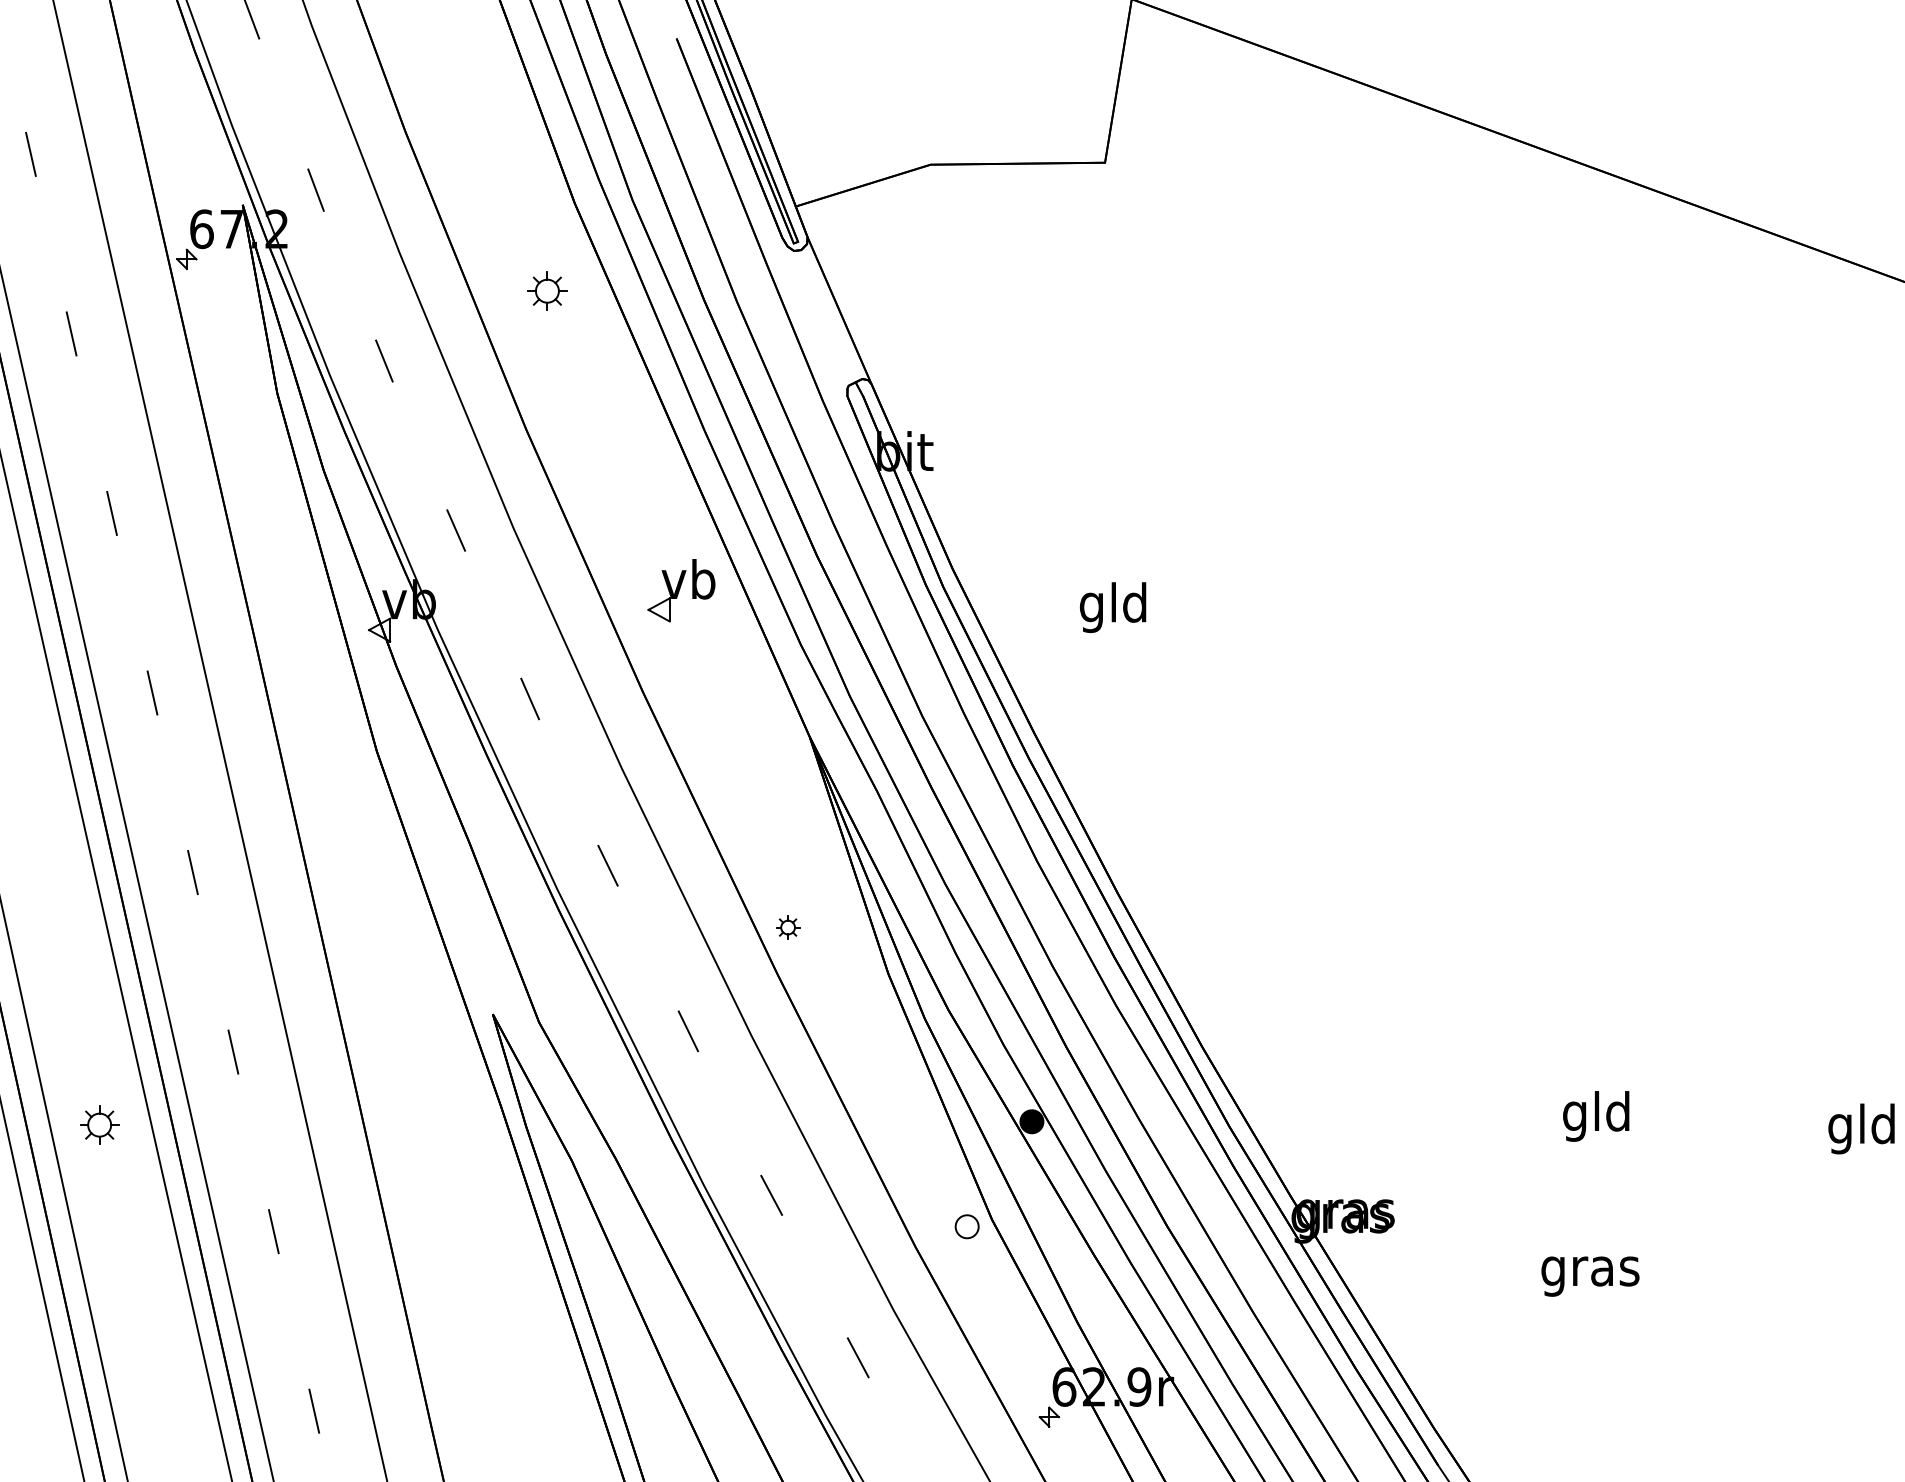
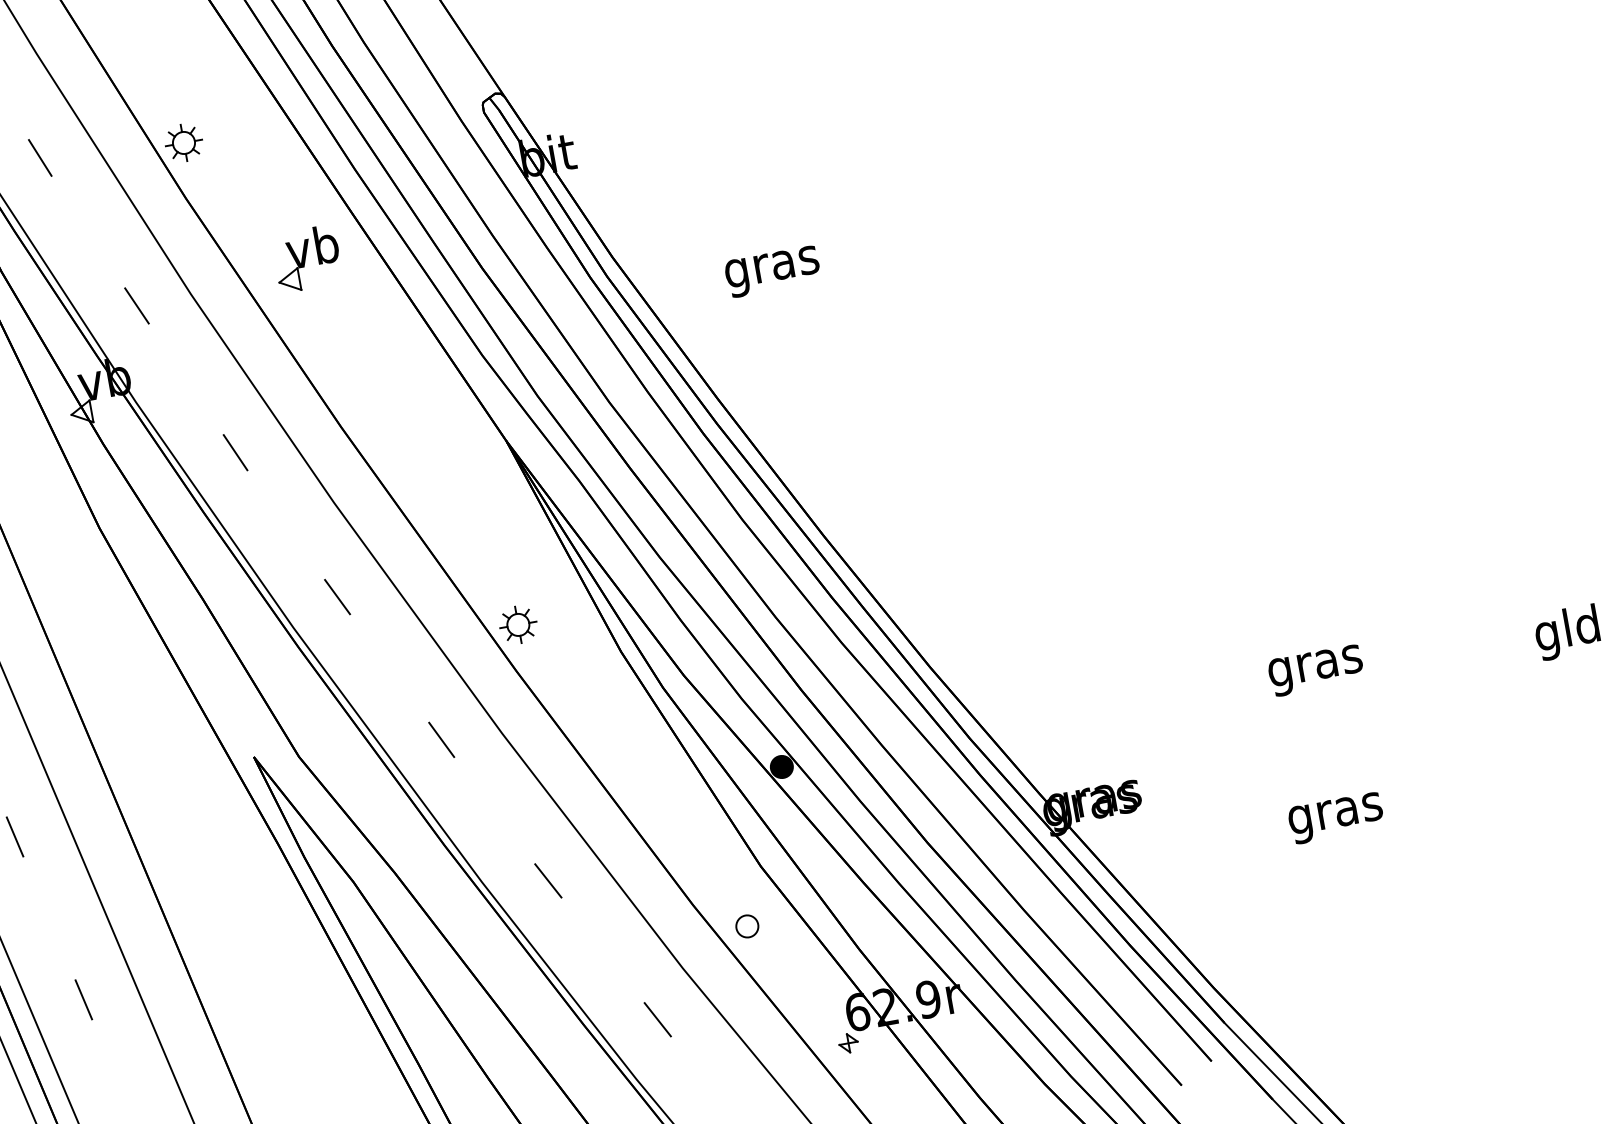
part: (547, 290) -> (183, 142), moved
part: (681, 590) -> (307, 258), moved
text: (1113, 607) -> (771, 266), gld -> gras
part: (787, 927) -> (517, 624), size x1.67
text: (1597, 1116) -> (1315, 665), gld -> gras
part: (966, 1226) -> (746, 926), moved

